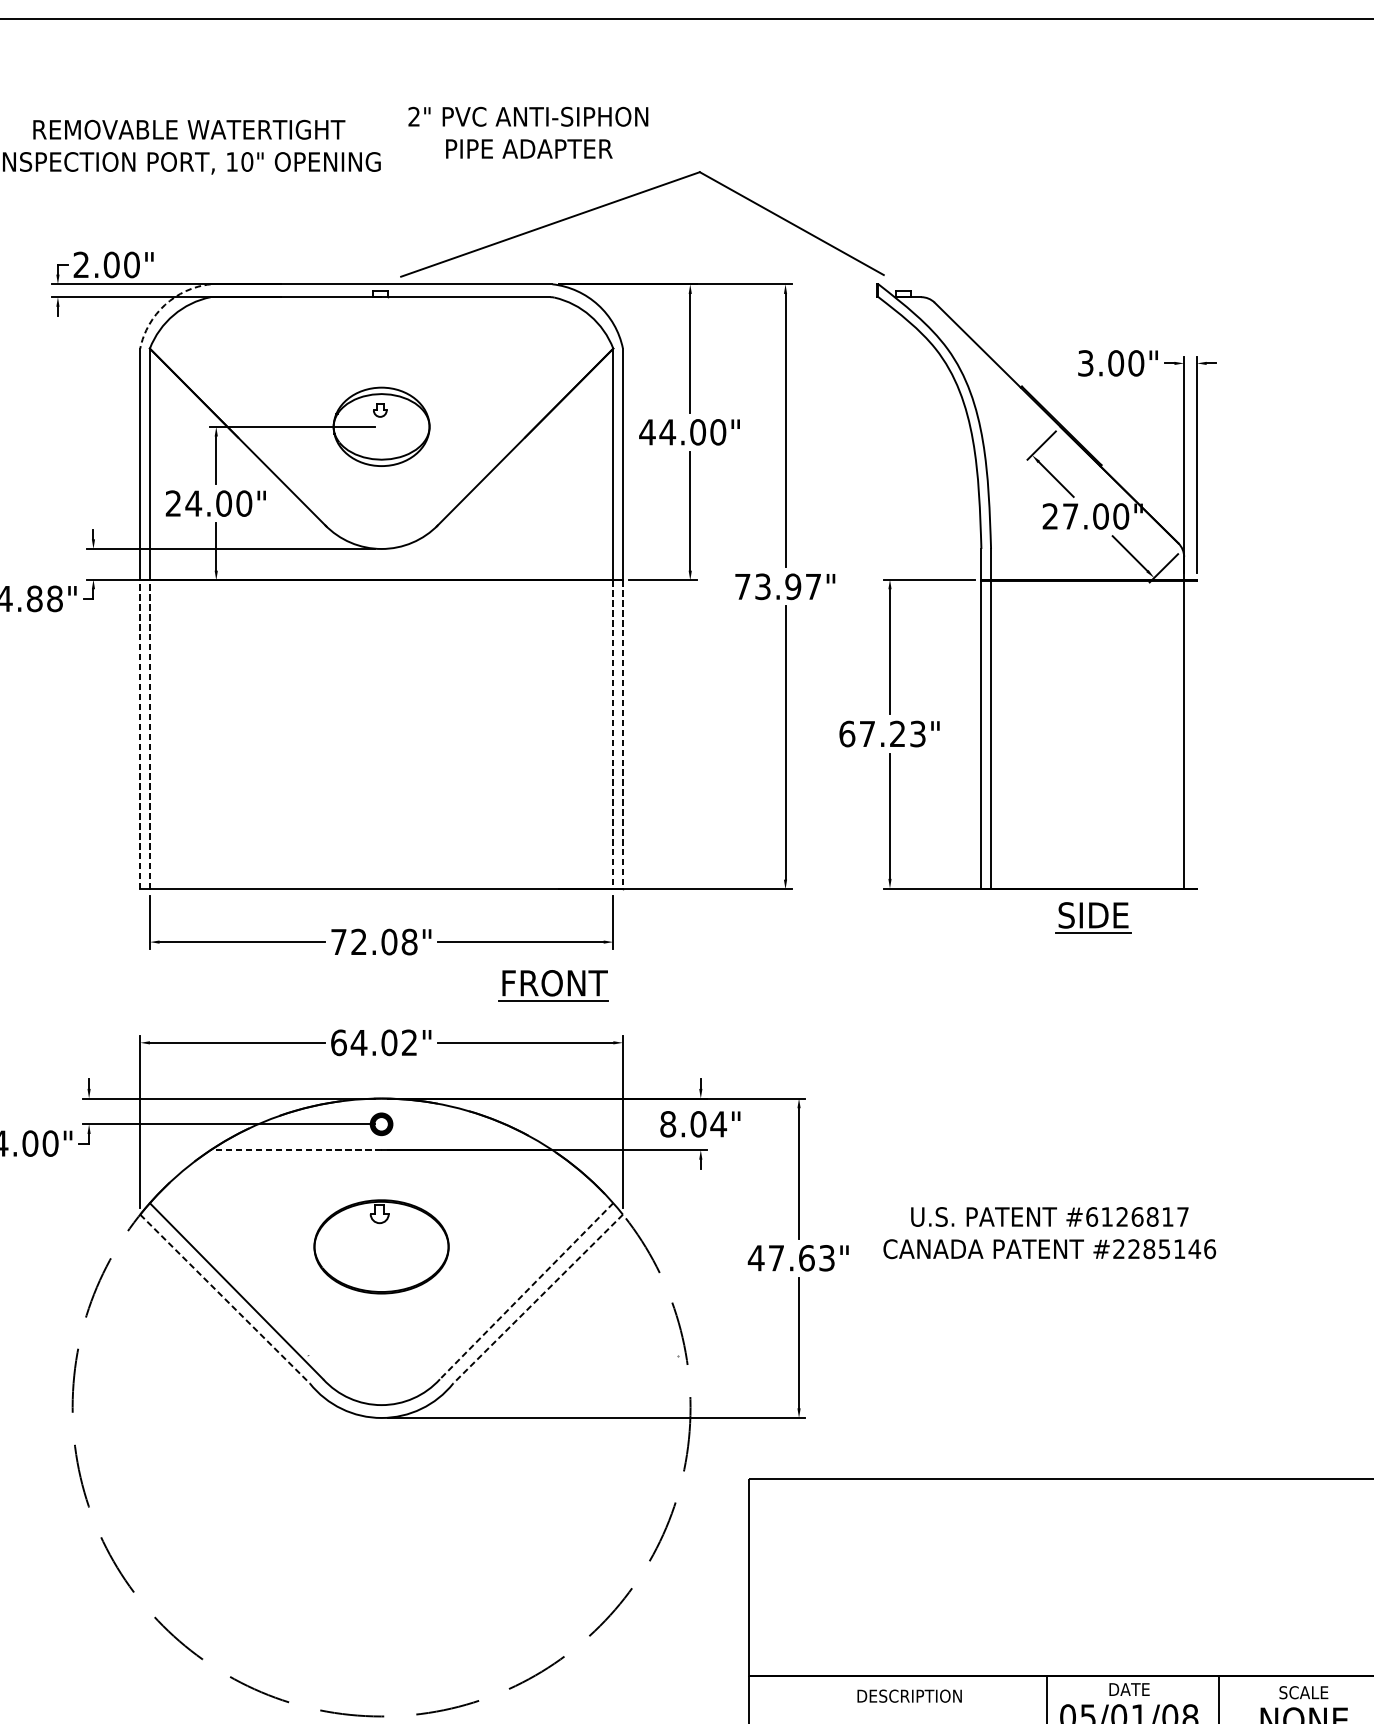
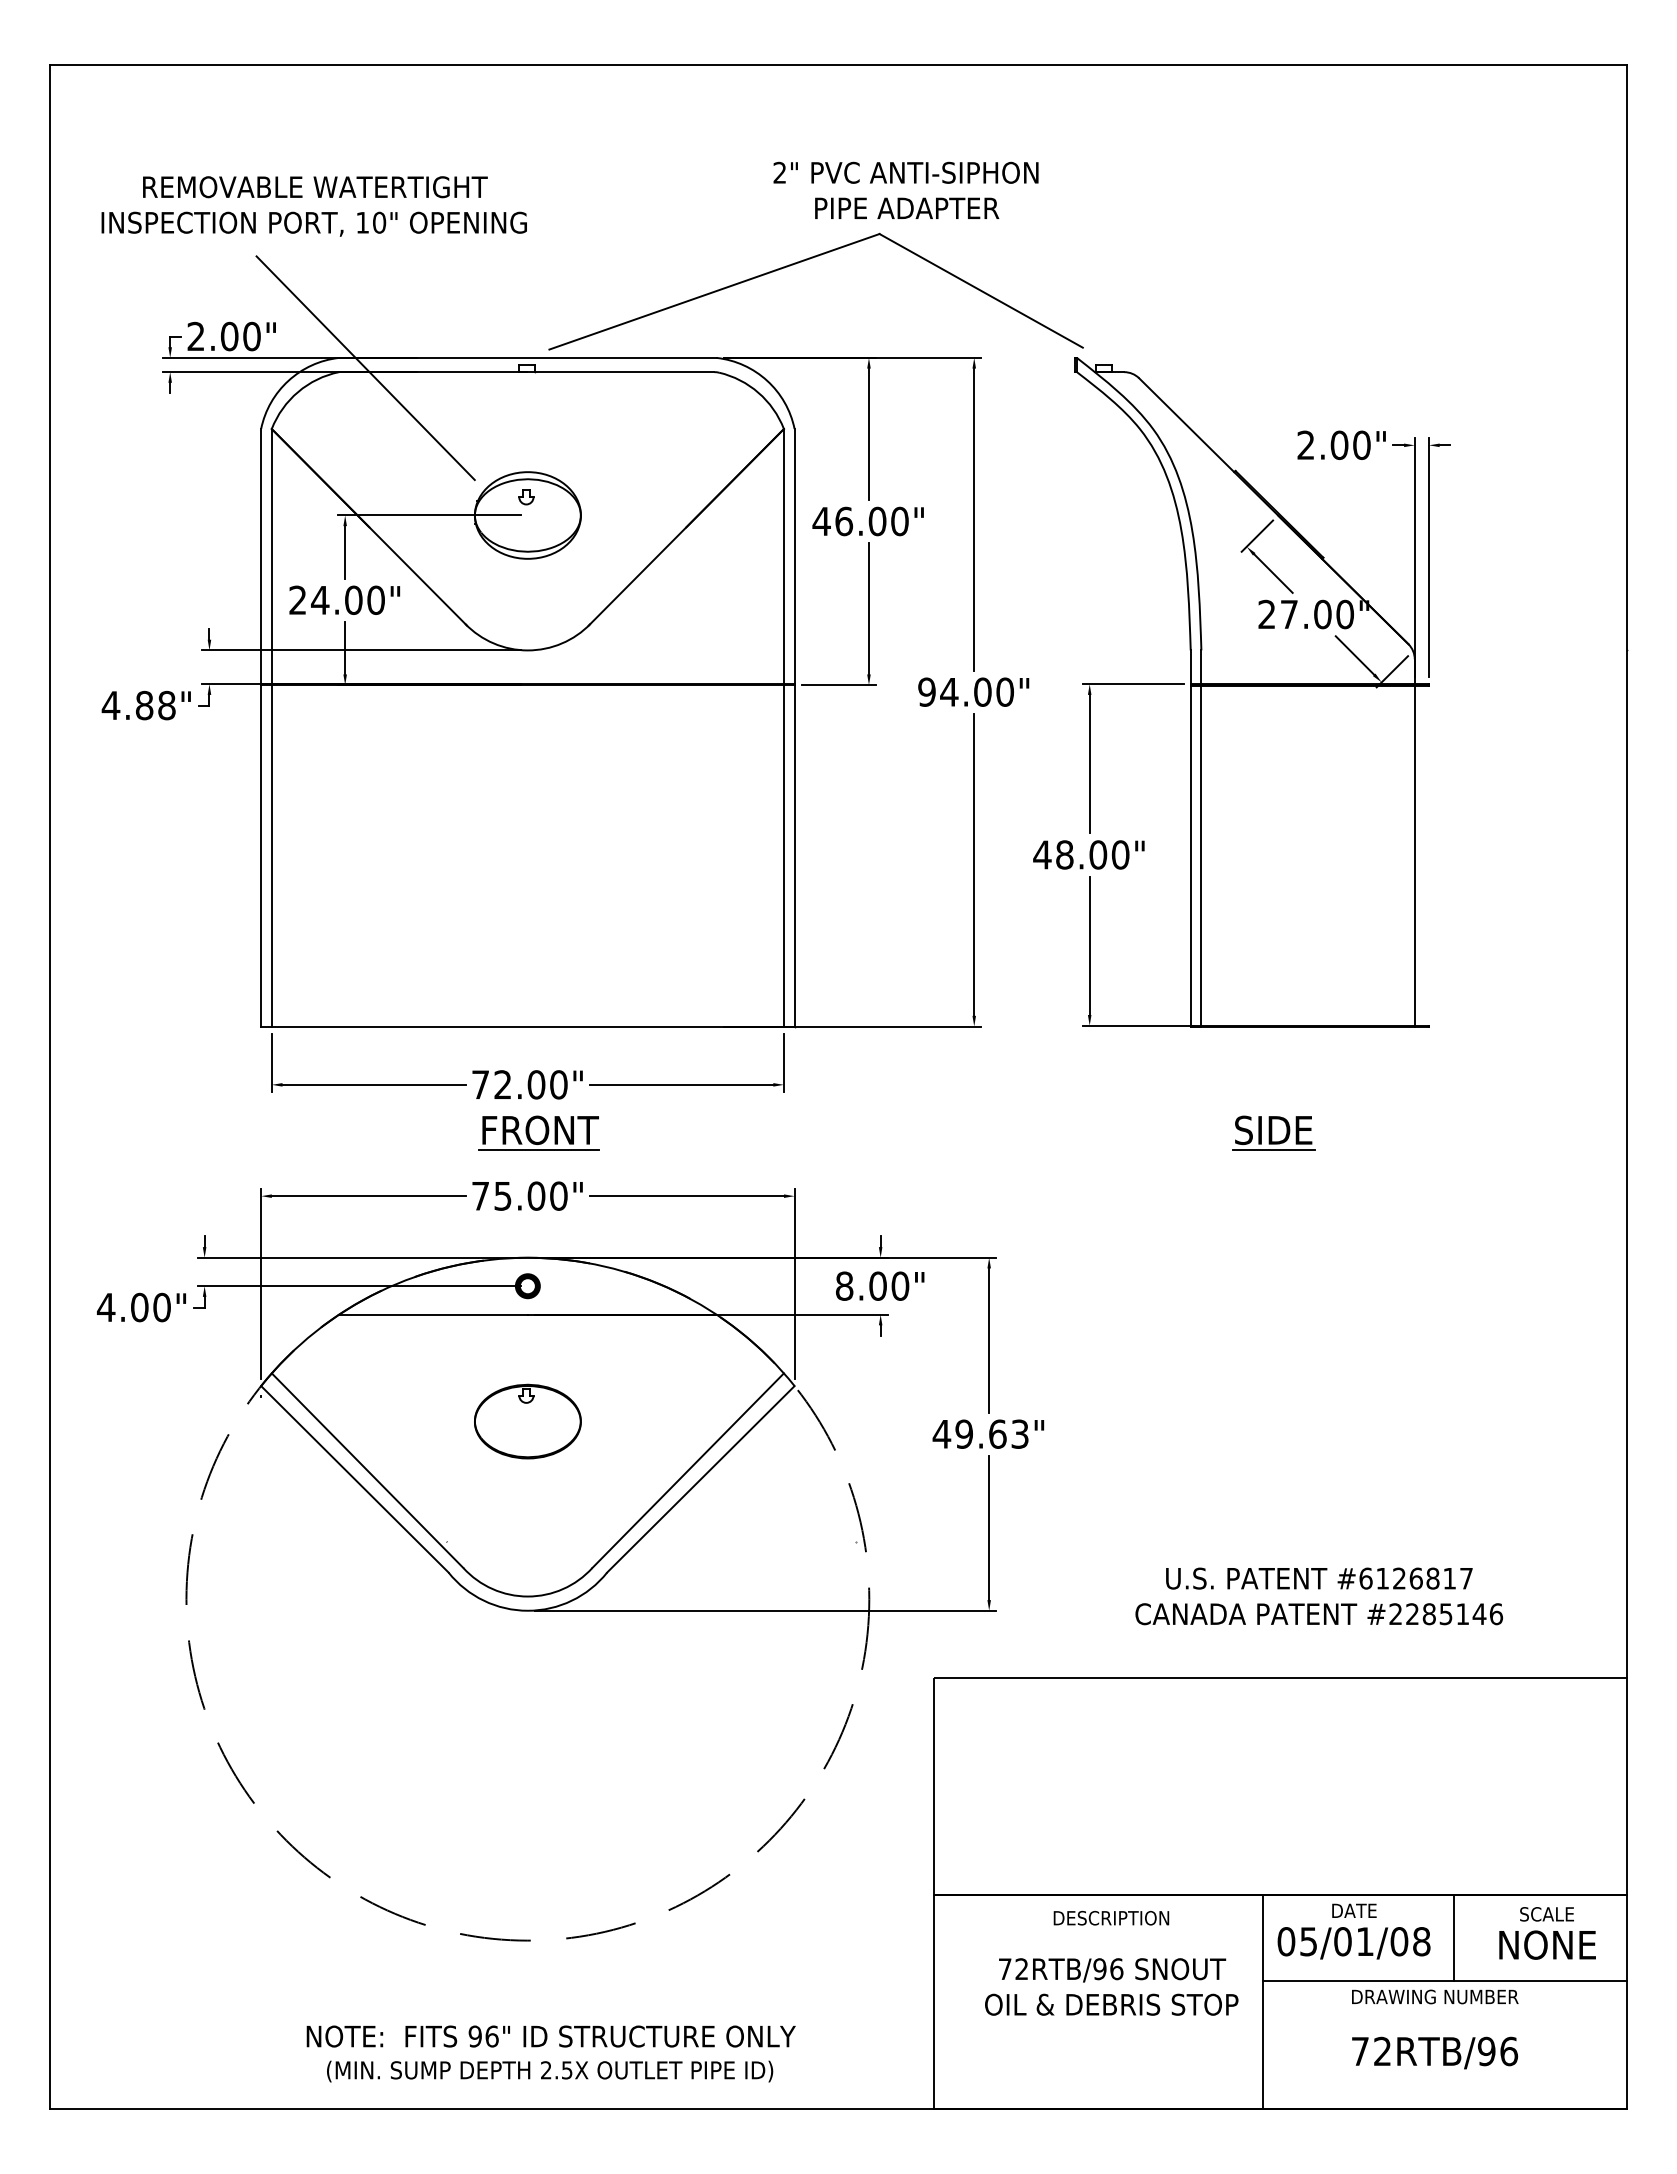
text: (527, 131) -> (905, 189), moved
line: (234, 293) -> (365, 368), added
arc: (164, 304) -> (288, 380), dashed -> solid
text: (1085, 363) -> (1305, 445), 3.00" -> 2.00"
text: (667, 432) -> (843, 521), 44.00" -> 46.00"
text: (777, 586) -> (965, 691), 73.97" -> 94.00"
text: (882, 733) -> (1081, 854), 67.23" -> 48.00"
line: (140, 734) -> (261, 855), dashed -> solid
line: (149, 734) -> (271, 855), dashed -> solid
line: (612, 734) -> (783, 855), dashed -> solid
line: (622, 734) -> (794, 855), dashed -> solid
part: (1093, 917) -> (1273, 1132), moved
text: (409, 941) -> (558, 1084), 72.08" -> 72.00"
part: (553, 985) -> (538, 1132), moved
text: (374, 1042) -> (519, 1195), 64.02" -> 75.00"
text: (718, 1123) -> (900, 1285), 8.04" -> 8.00"
line: (296, 1149) -> (433, 1314), dashed -> solid
text: (1049, 1233) -> (1318, 1596), moved
part: (381, 1246) -> (527, 1421), size x0.71
text: (775, 1257) -> (963, 1433), 47.63" -> 49.63"
line: (526, 1291) -> (688, 1470), dashed -> solid
line: (225, 1299) -> (355, 1479), dashed -> solid
line: (537, 1299) -> (700, 1479), dashed -> solid

